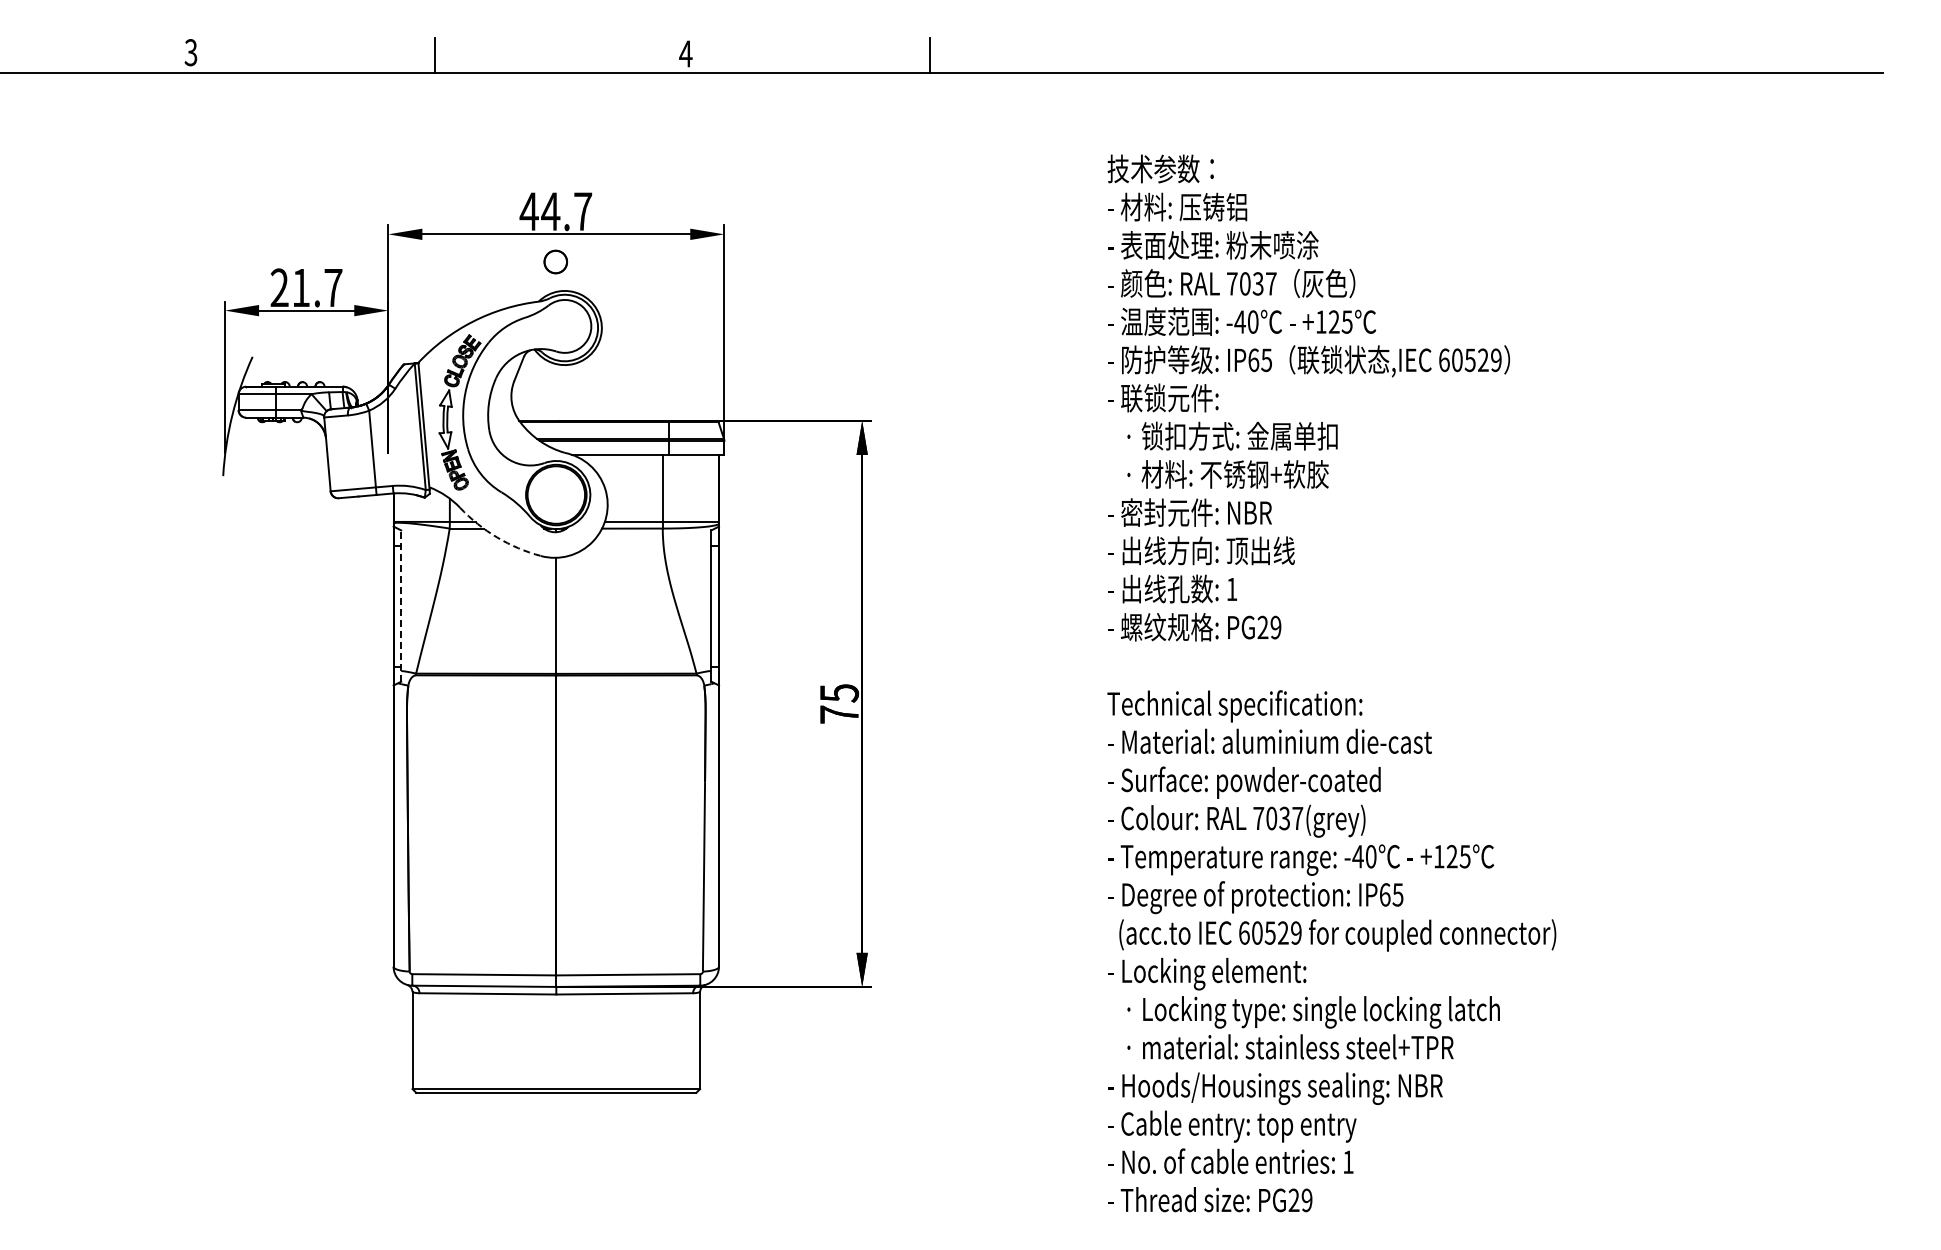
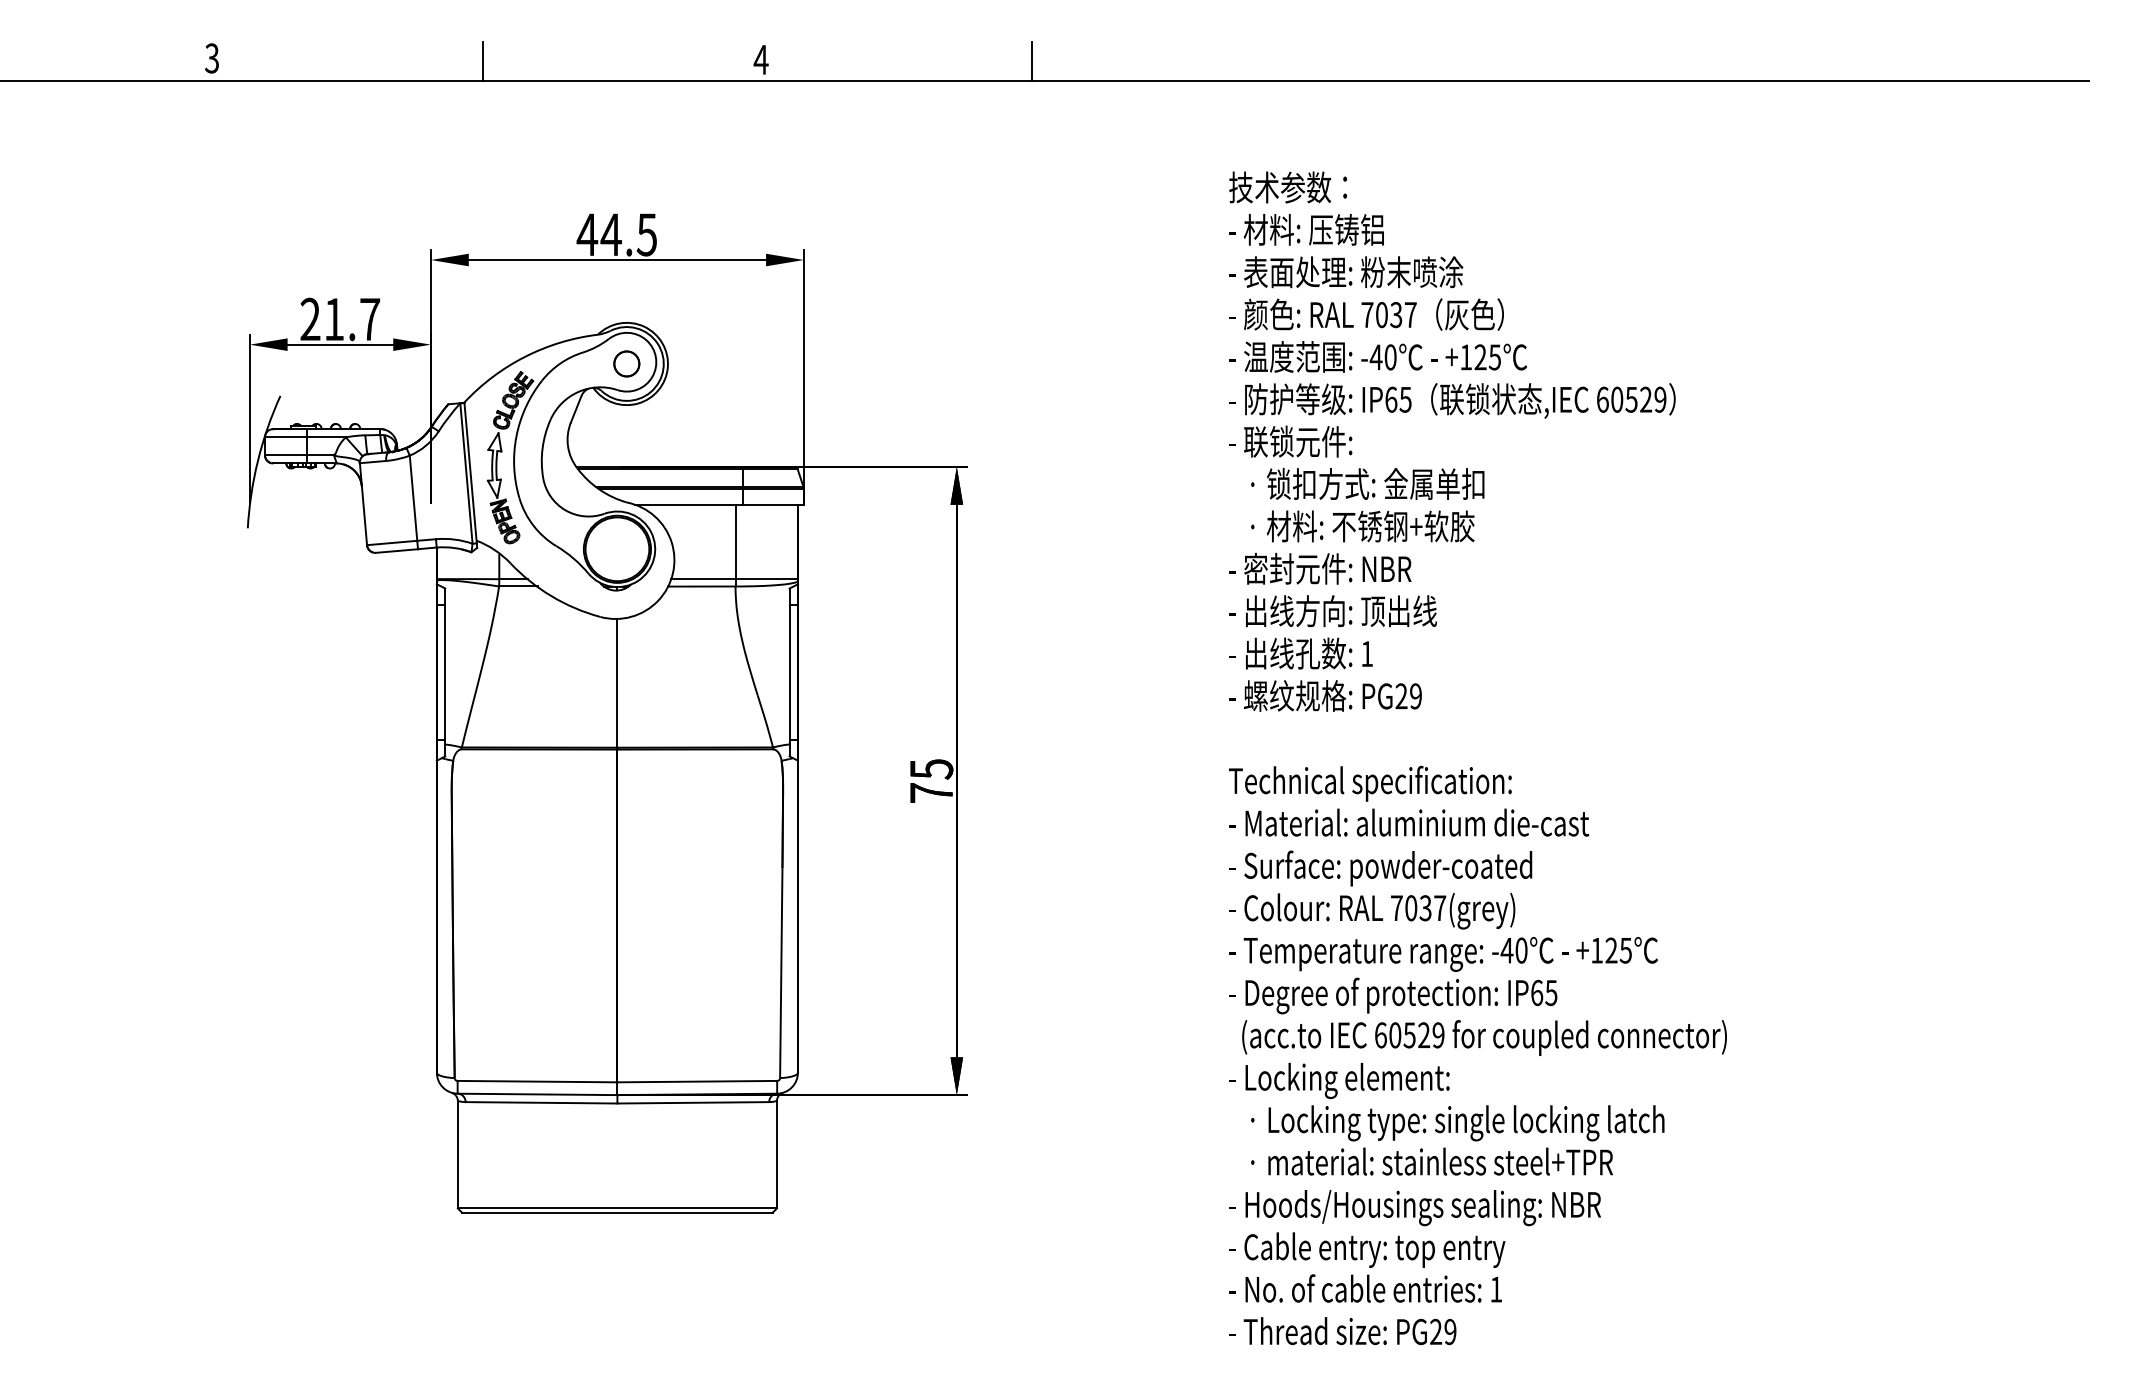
text: (582, 211) -> (646, 234), 44.7 -> 44.5
part: (555, 261) -> (626, 363), moved
arc: (497, 537) -> (552, 596), dashed -> solid
line: (401, 606) -> (445, 672), dashed -> solid

